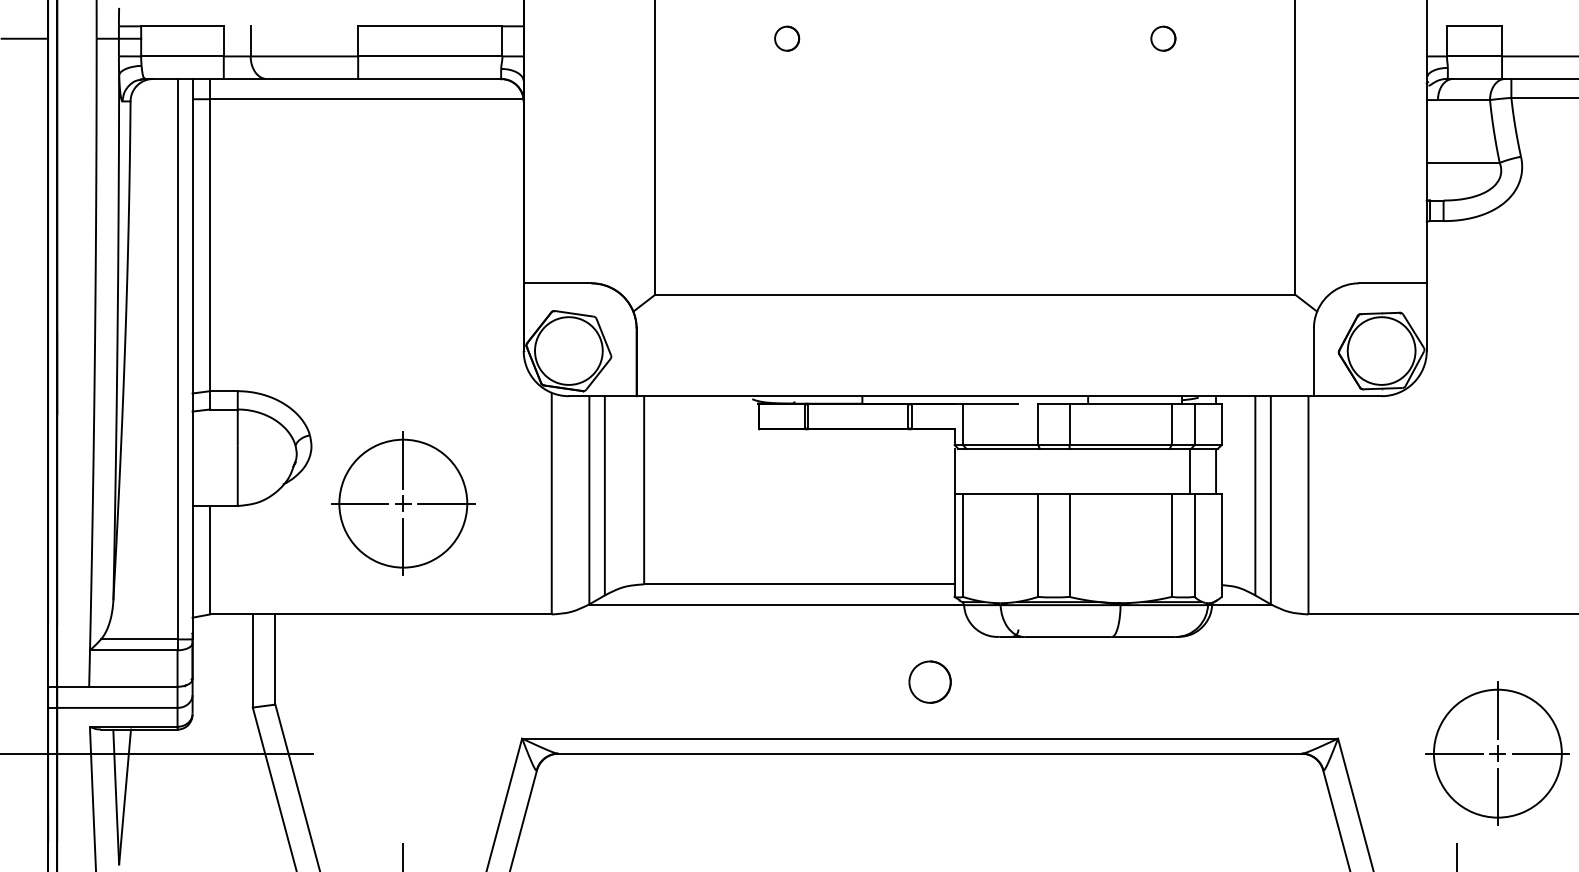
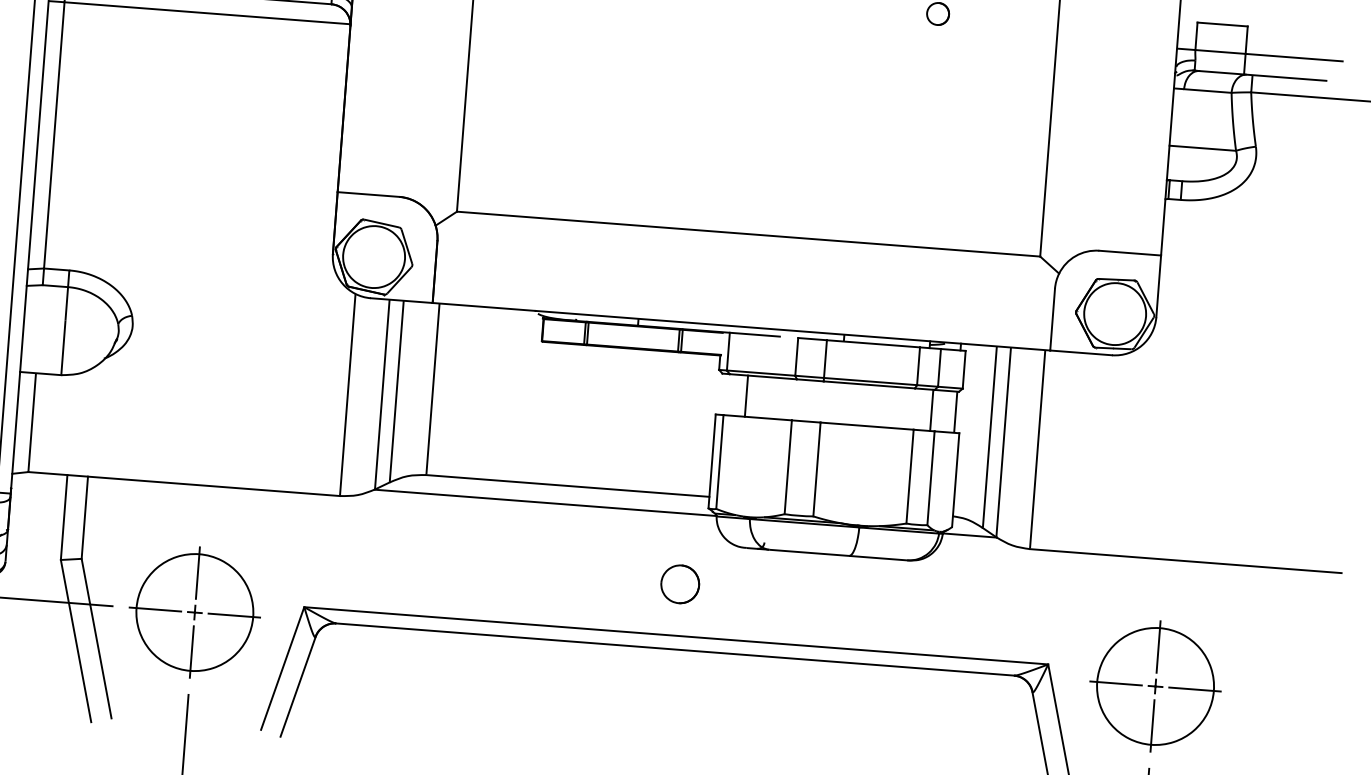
line: (954, 471) -> (746, 396), moved
part: (403, 503) -> (195, 612), moved
part: (1497, 753) -> (1155, 686), moved

